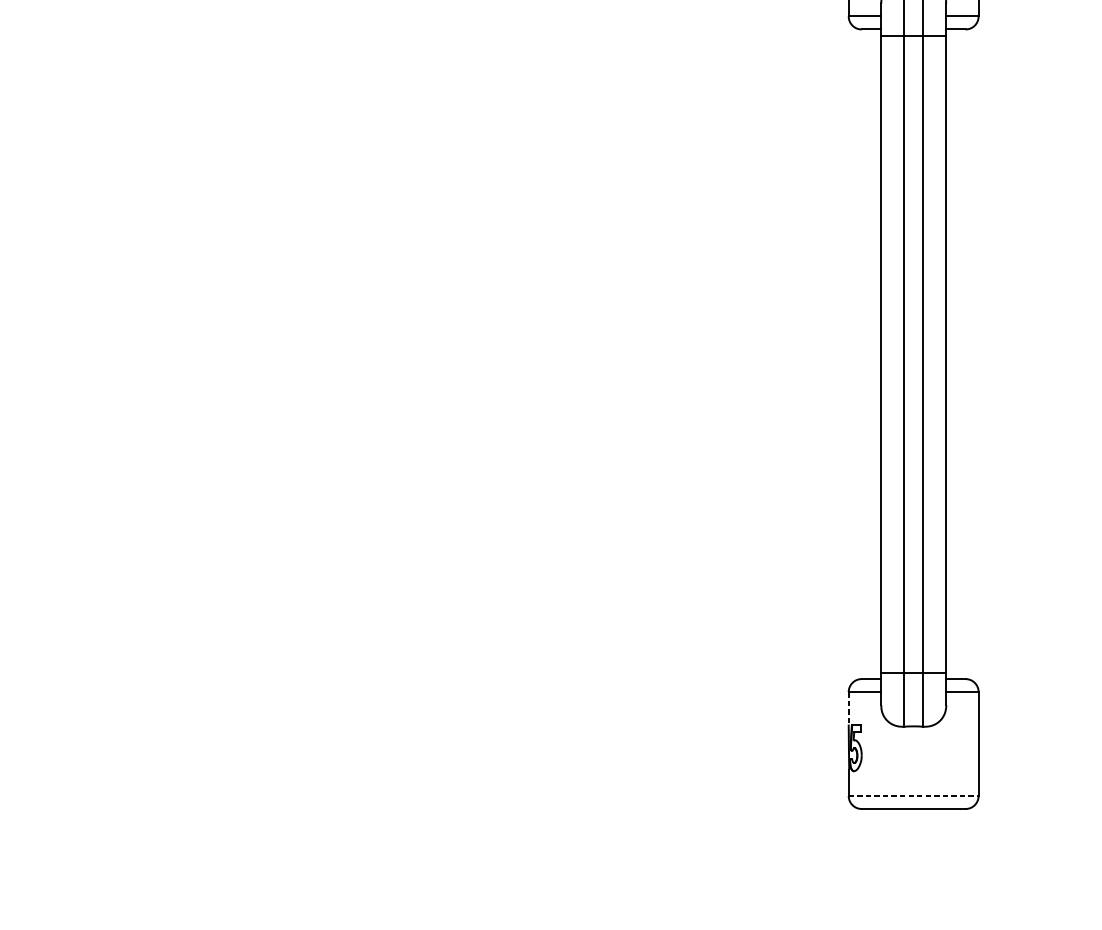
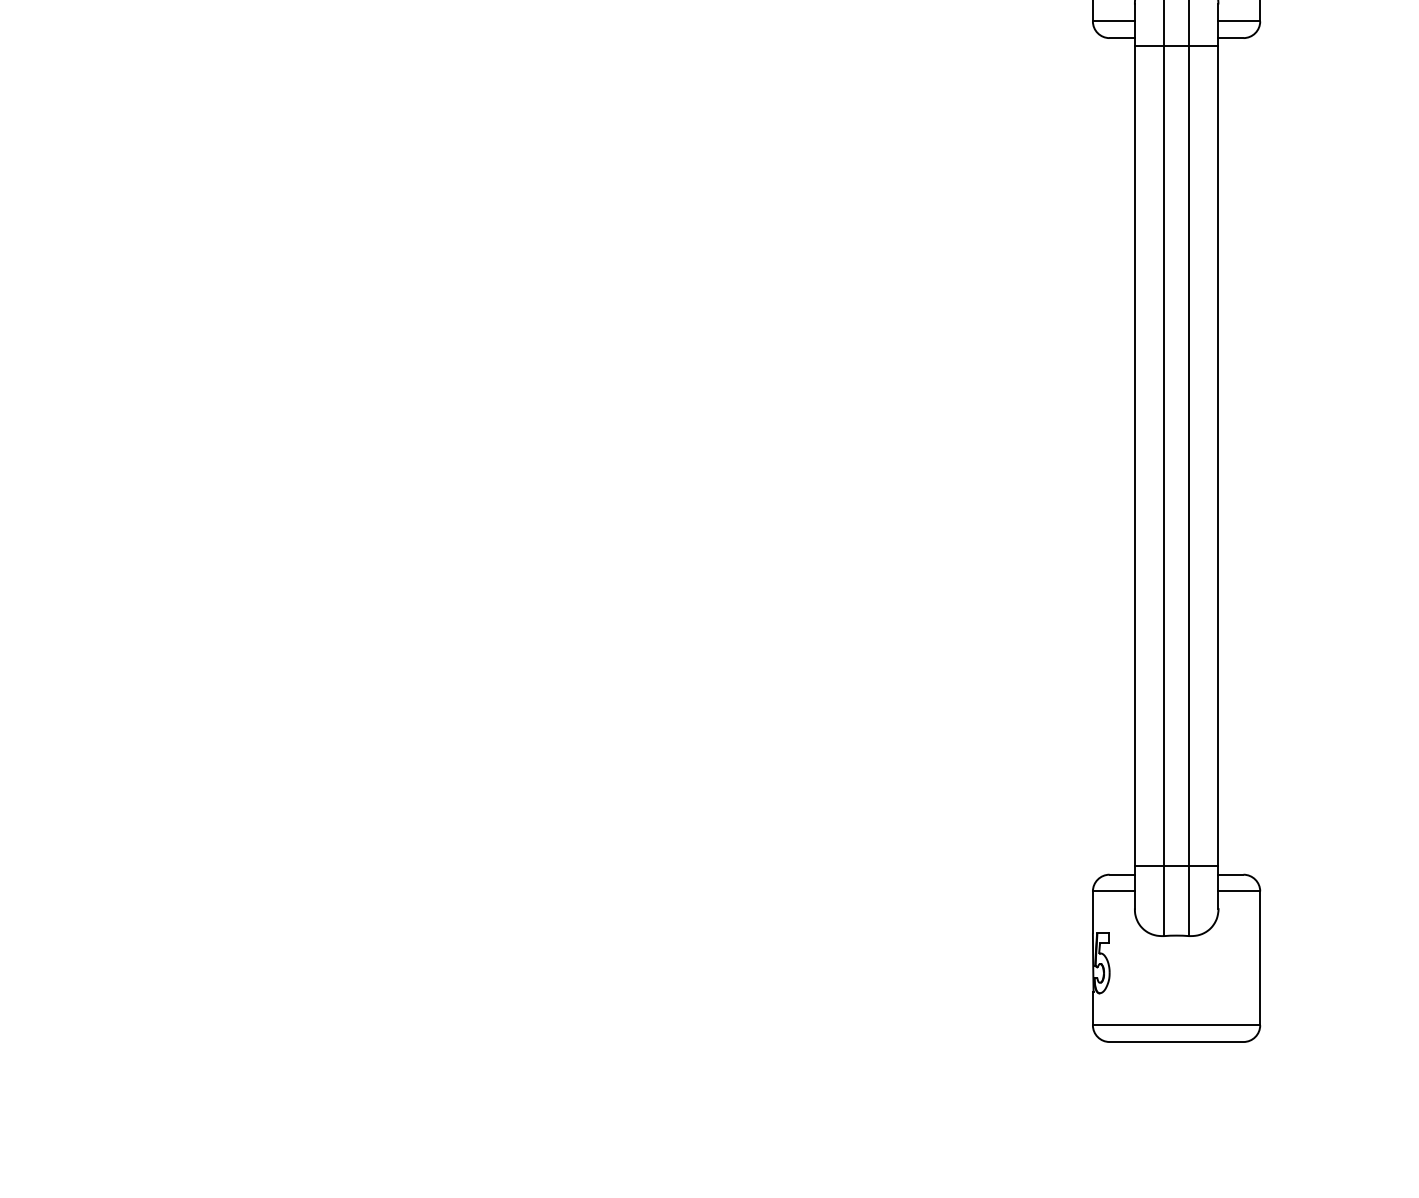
line: (848, 708) -> (1092, 912), dashed -> solid
line: (913, 796) -> (1176, 1025), dashed -> solid

